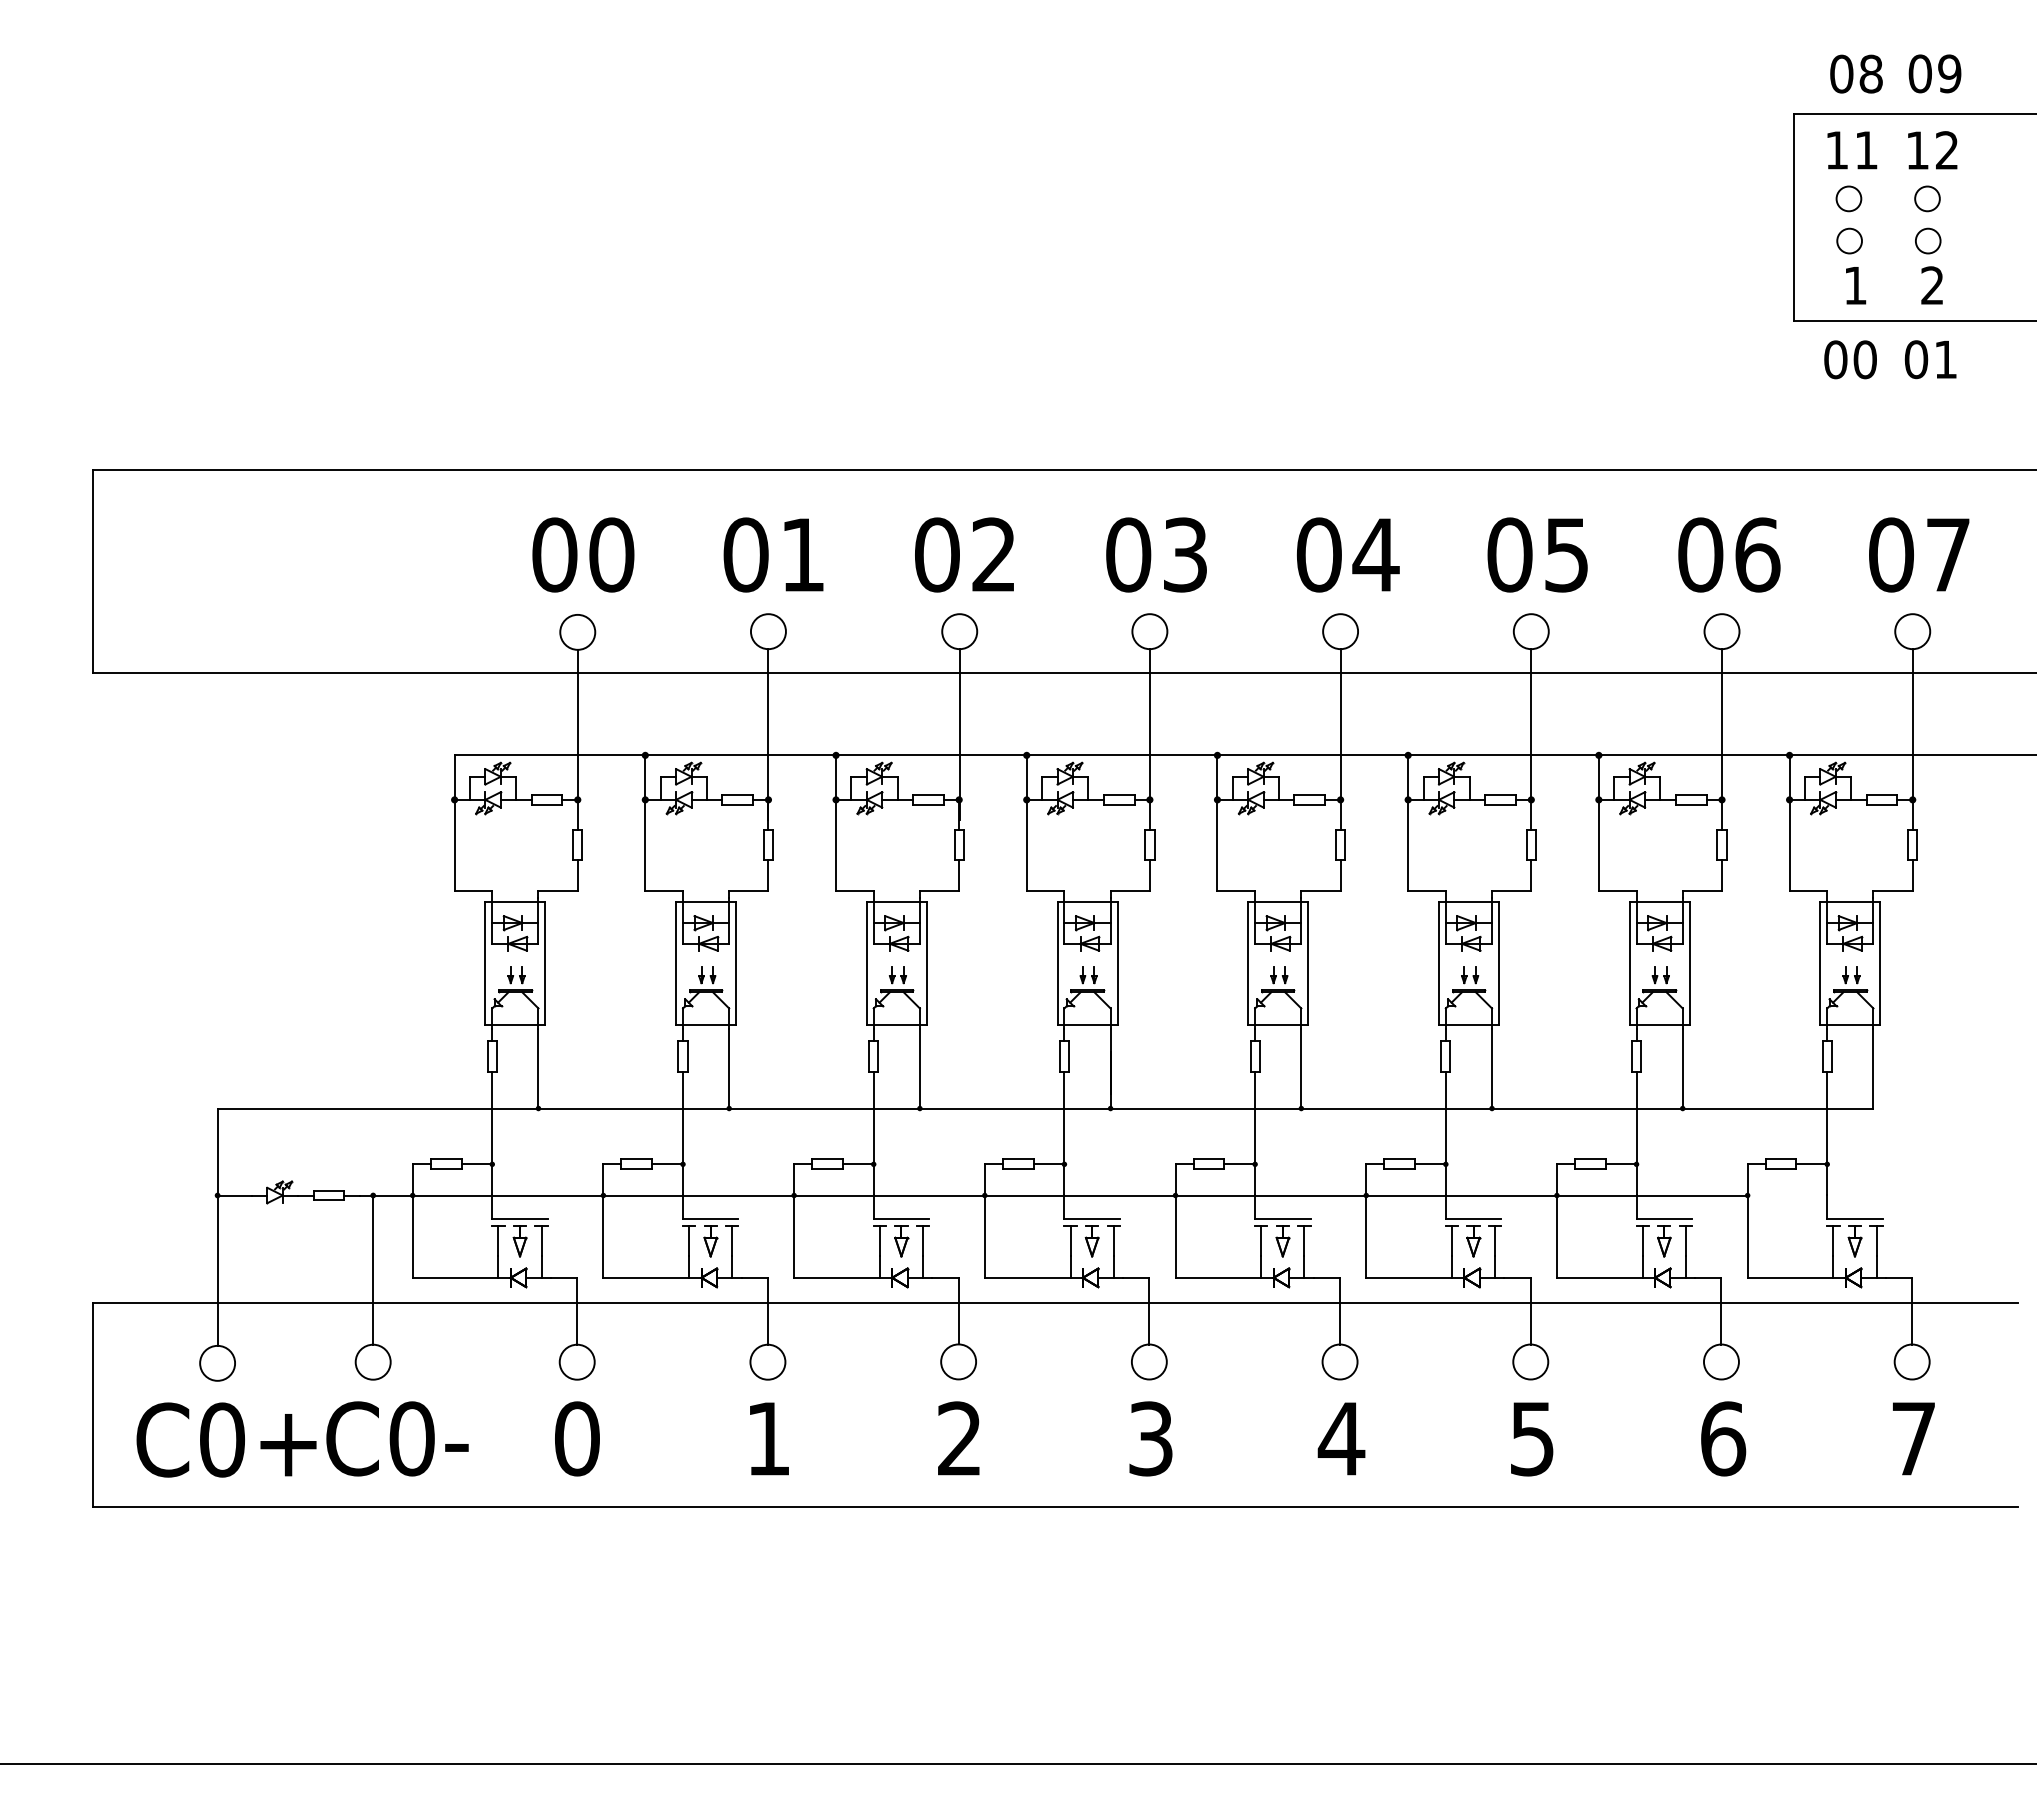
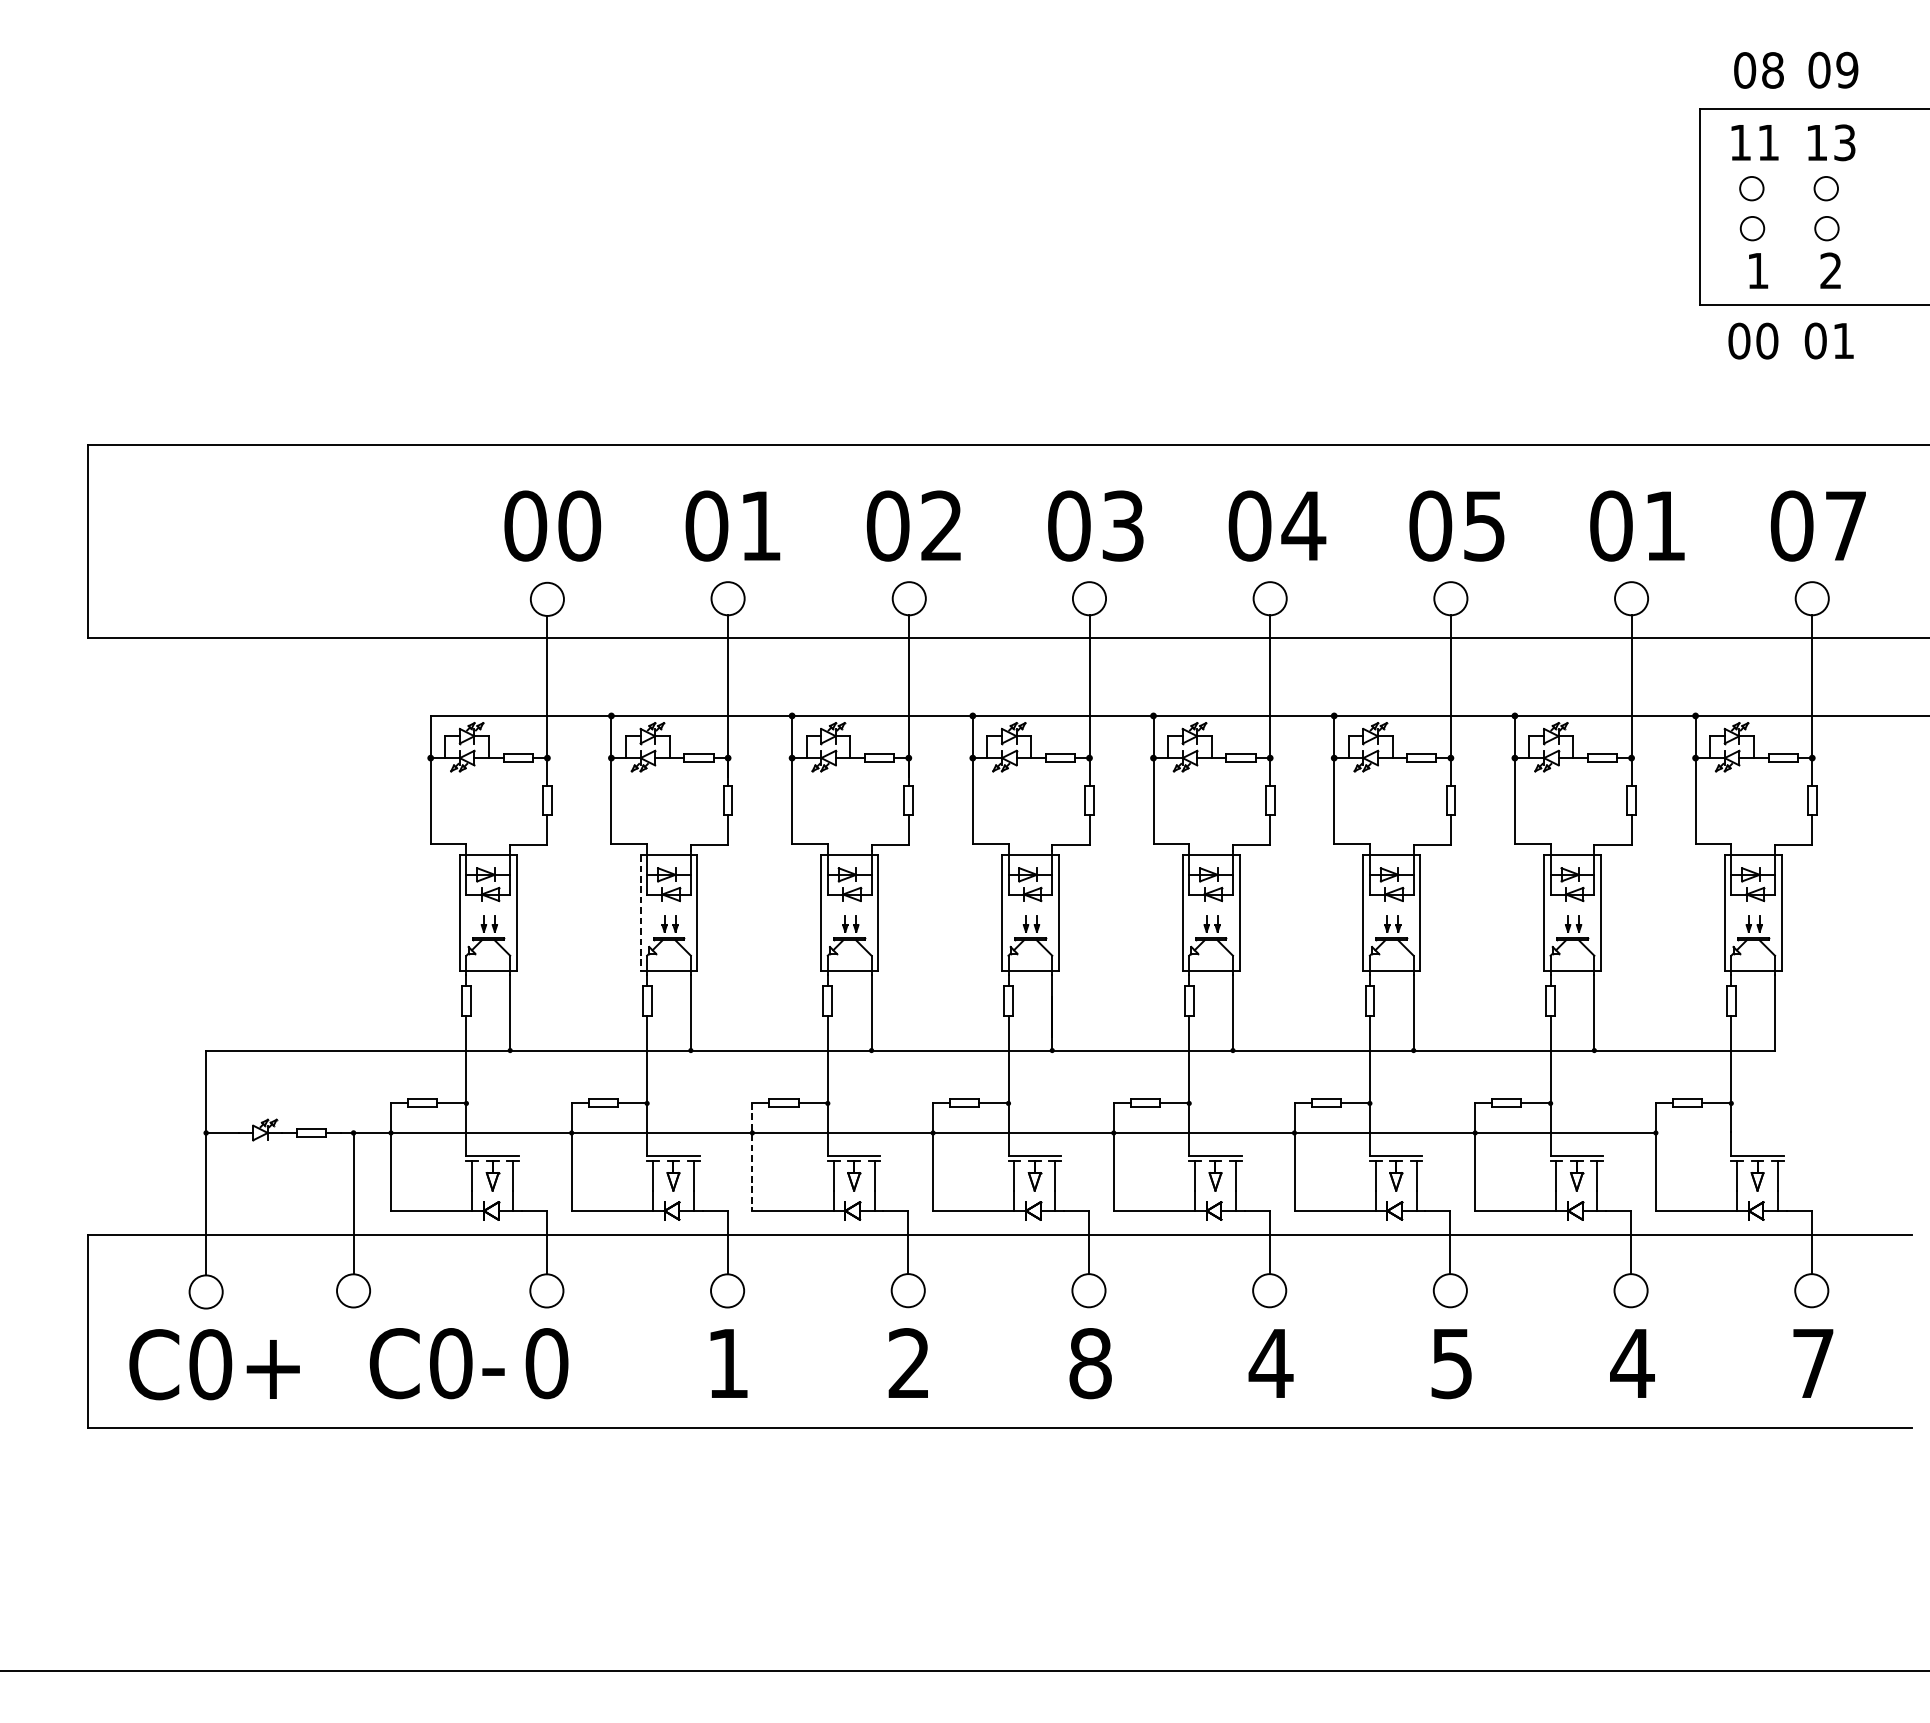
text: (1947, 150) -> (1845, 142), 12 -> 13
text: (1757, 554) -> (1665, 525), 06 -> 01
line: (676, 963) -> (640, 913), solid -> dashed
line: (794, 1220) -> (752, 1156), solid -> dashed
text: (397, 1438) -> (437, 1363), moved
text: (1150, 1438) -> (1090, 1363), 3 -> 8
text: (1722, 1438) -> (1632, 1363), 6 -> 4

